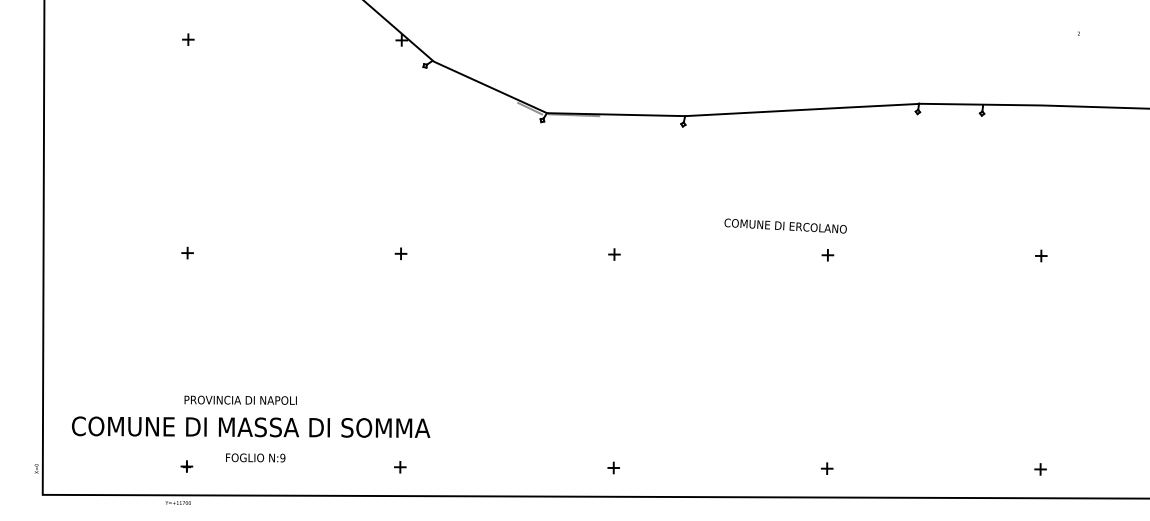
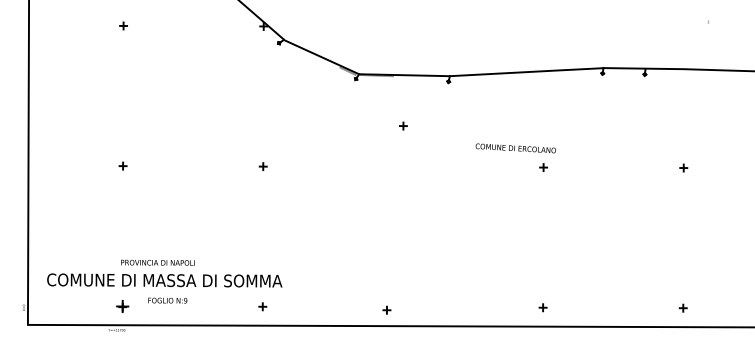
part: (614, 253) -> (403, 125), moved
part: (186, 465) -> (122, 305), size x1.6
part: (613, 466) -> (386, 309), moved

